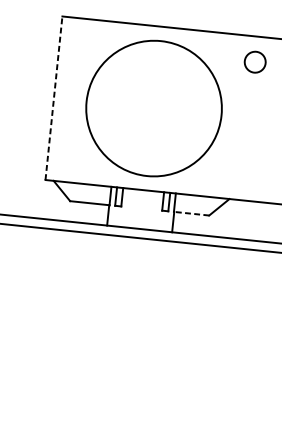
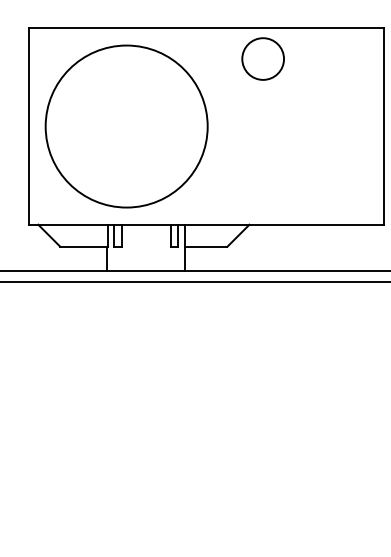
circle: (255, 61) -> (263, 58), size x1.67
line: (53, 98) -> (28, 126), dashed -> solid
circle: (153, 108) -> (126, 126), moved
line: (191, 213) -> (205, 246), dashed -> solid

